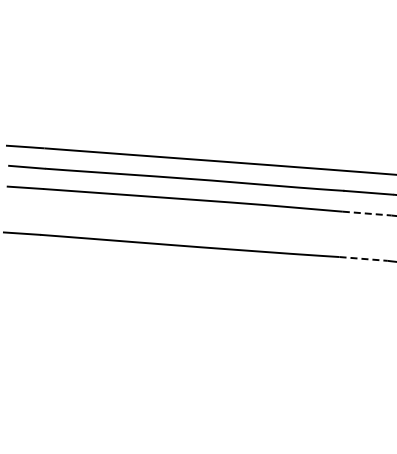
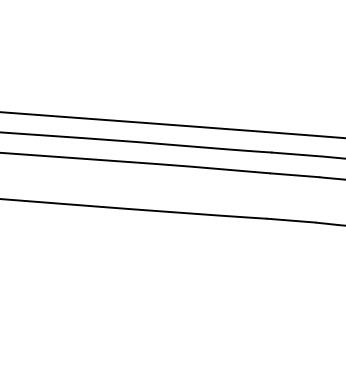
line: (367, 213) -> (295, 175), dashed -> solid
line: (364, 258) -> (292, 220), dashed -> solid

